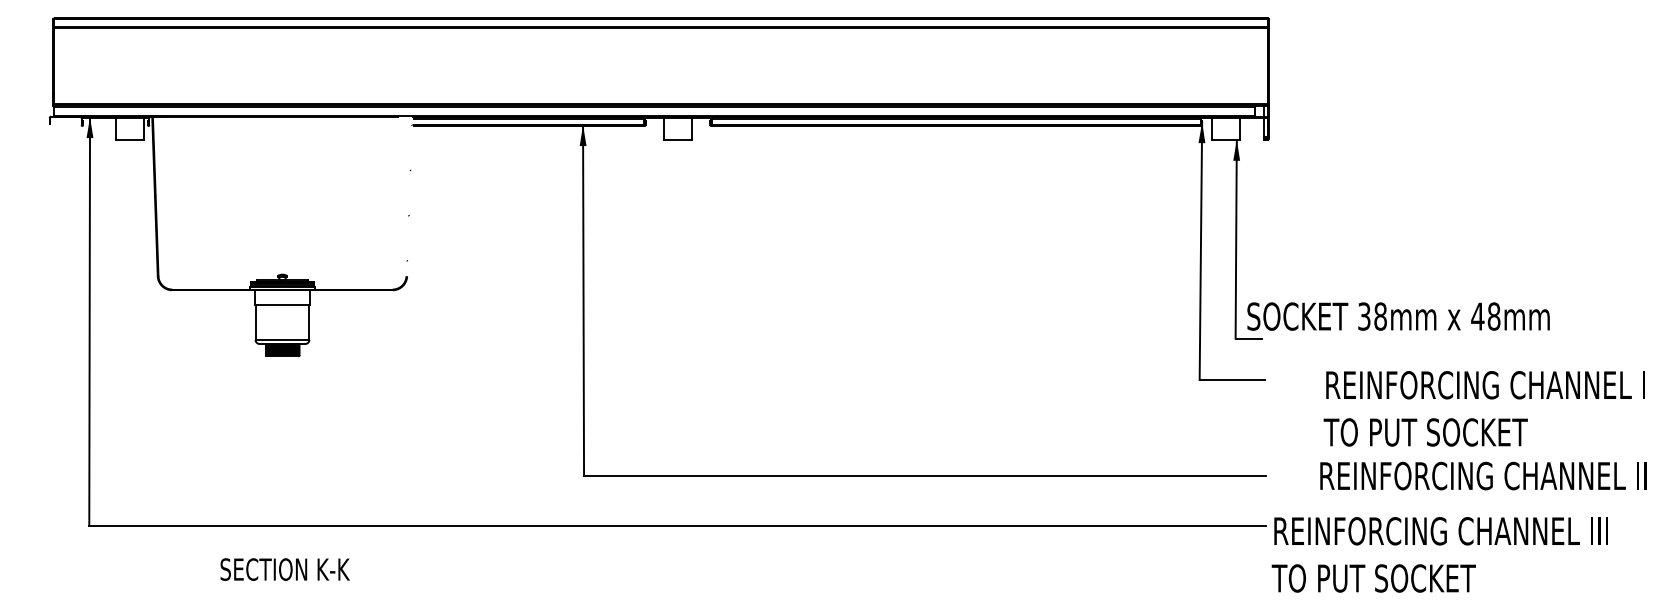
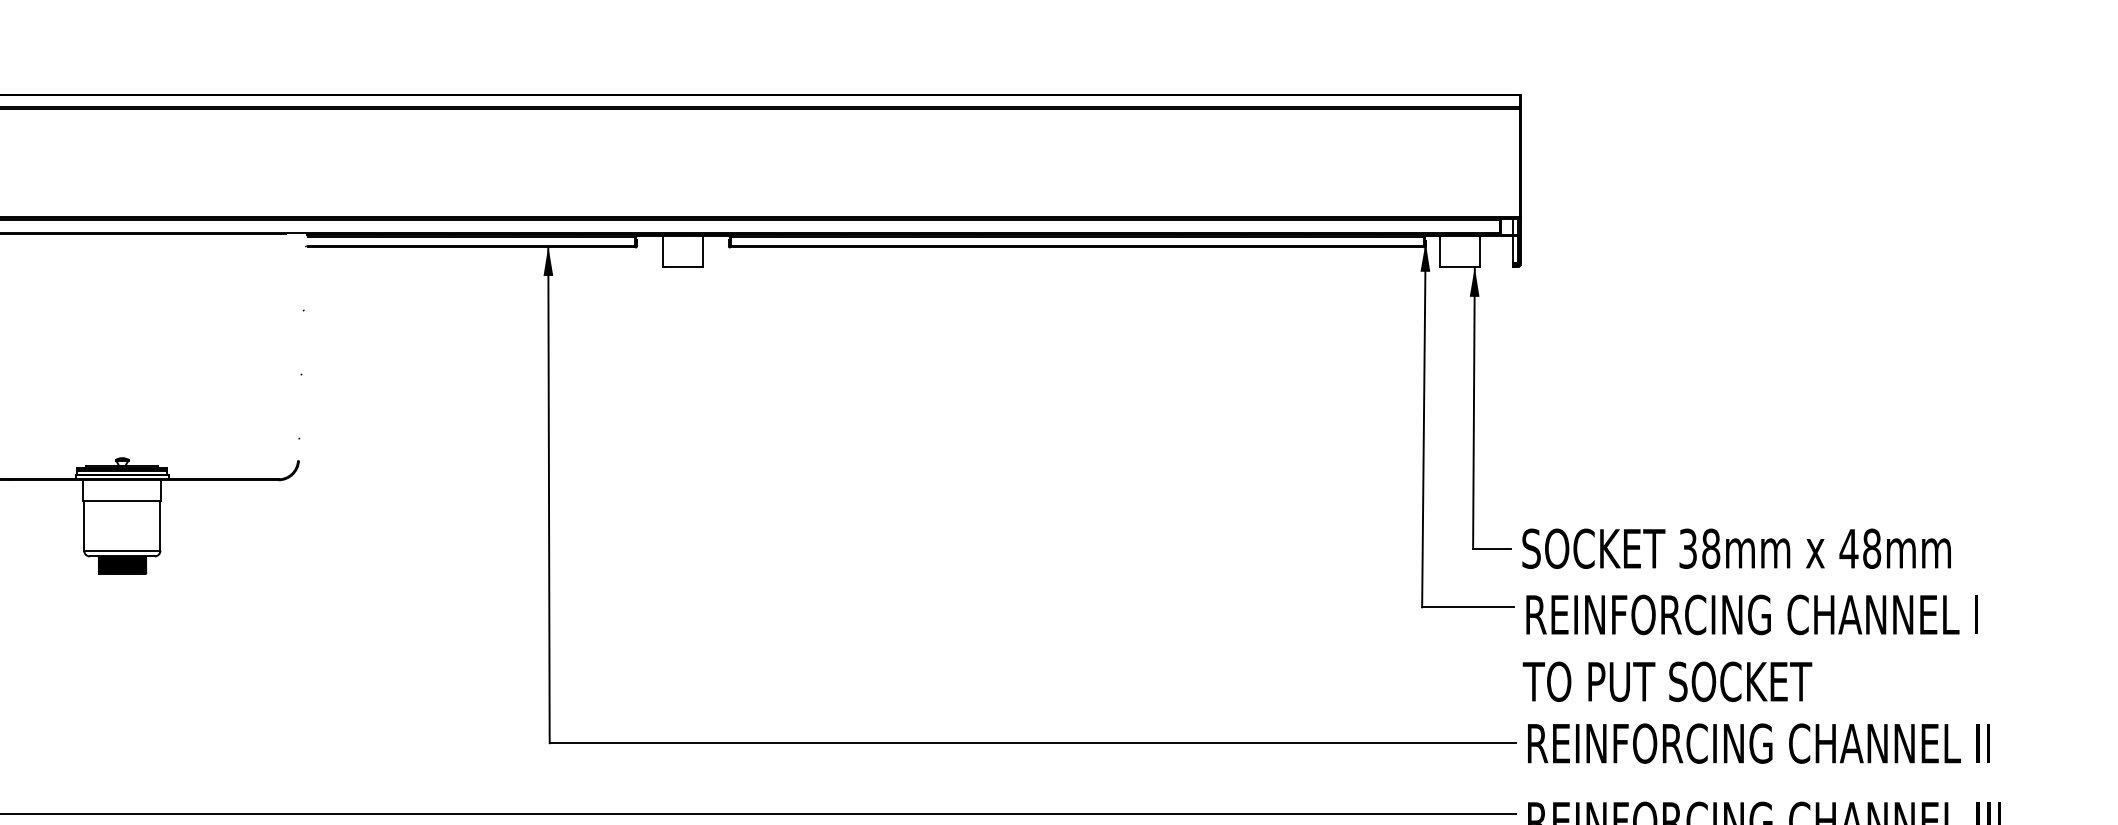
text: (1398, 316) -> (1736, 548), moved
text: (1483, 408) -> (1749, 647), moved
text: (1483, 475) -> (1759, 742), moved

